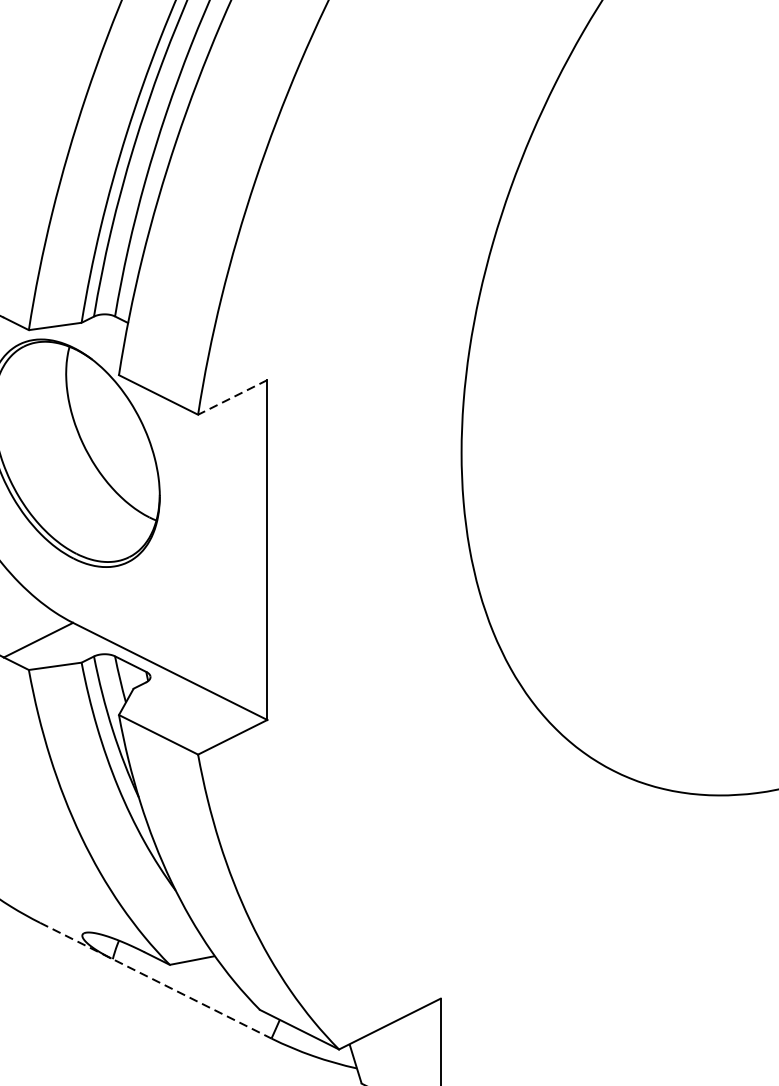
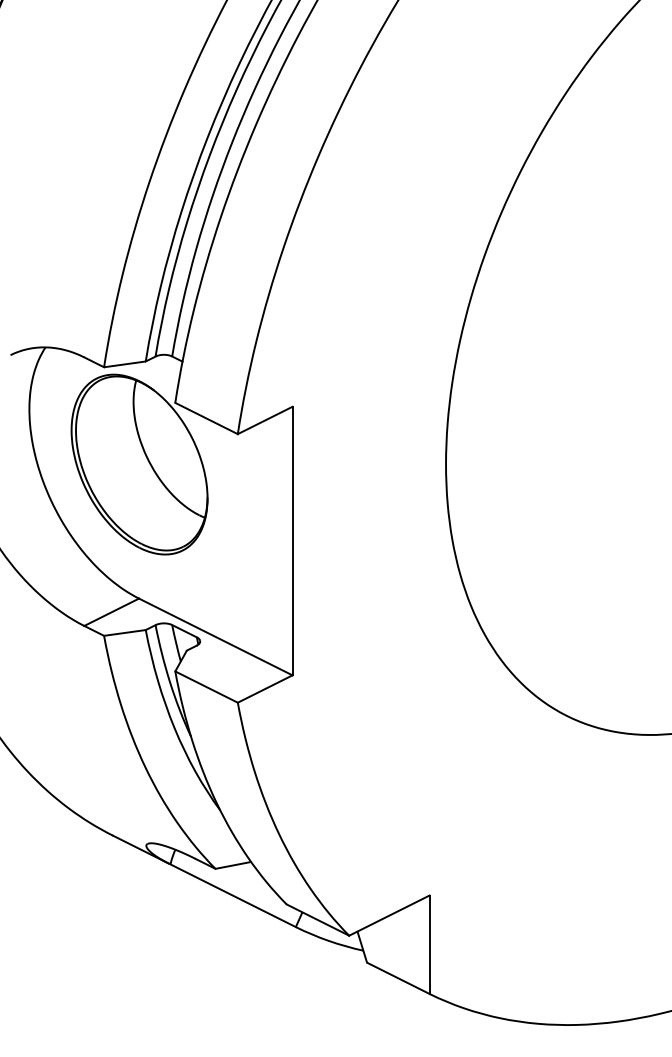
line: (233, 397) -> (265, 420), dashed -> solid
line: (155, 980) -> (204, 881), dashed -> solid

